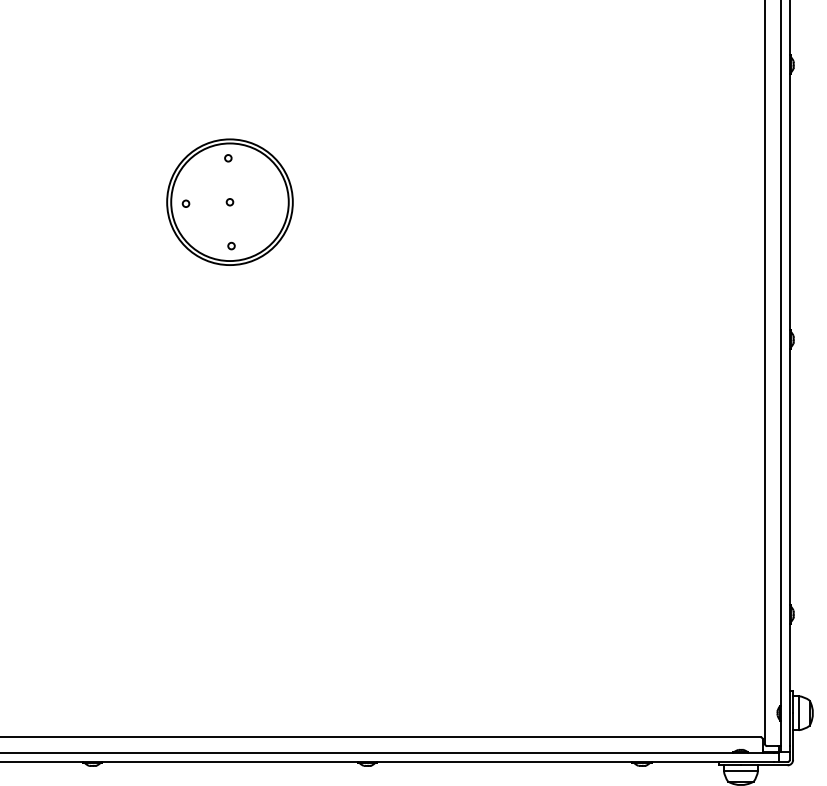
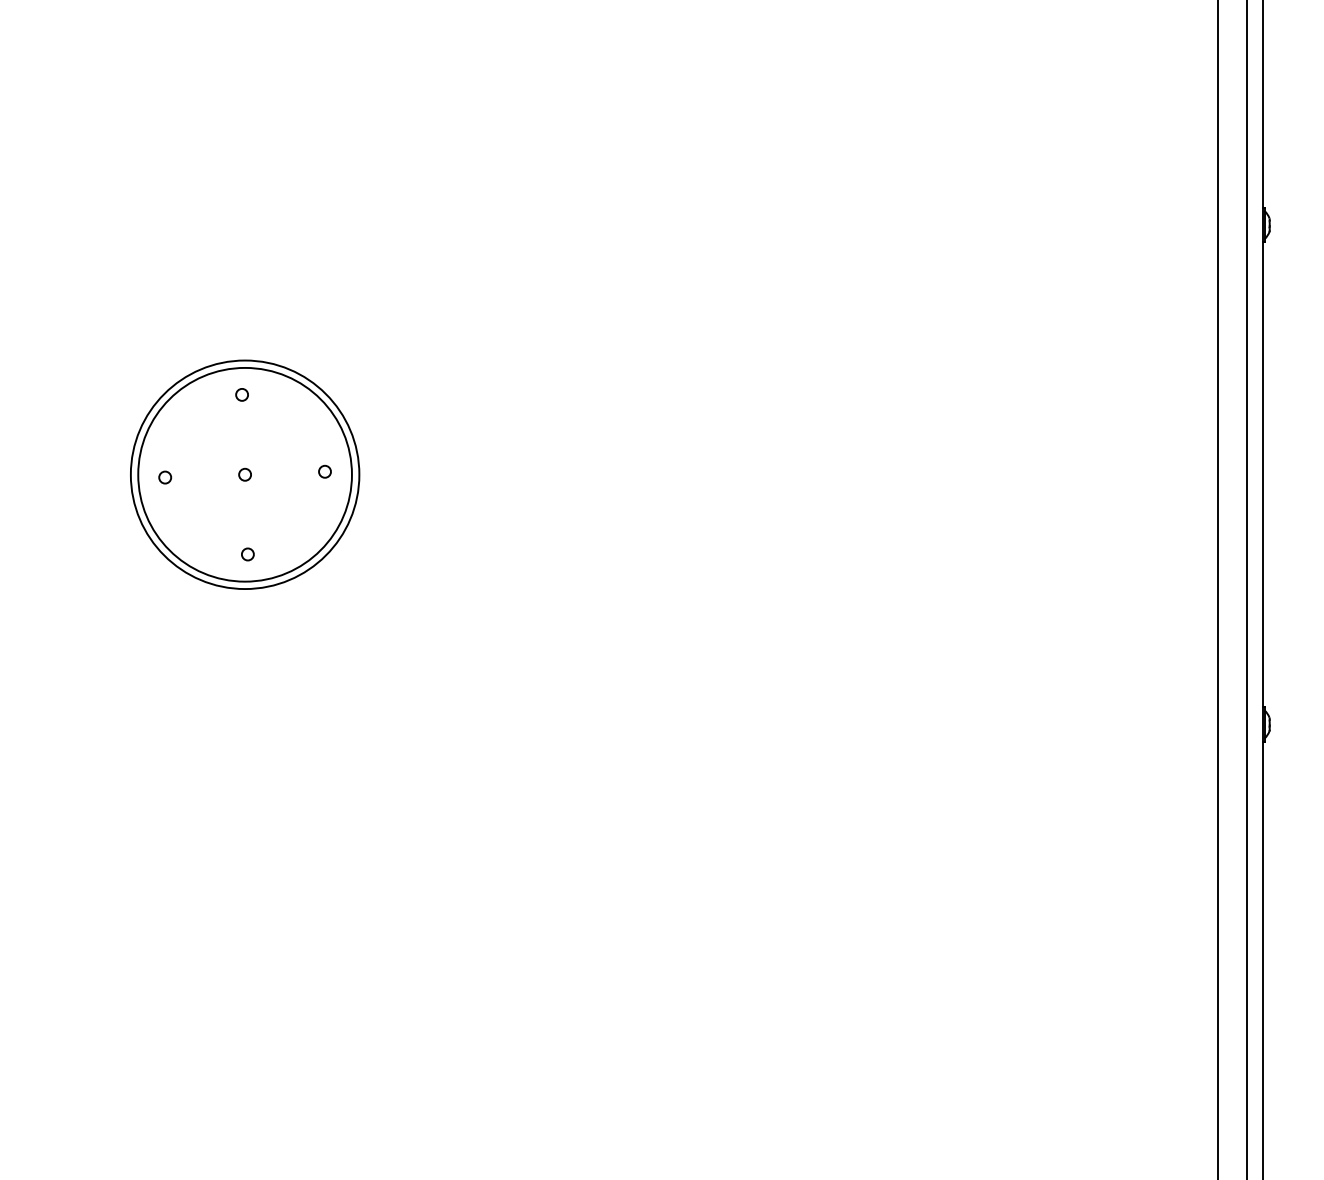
circle: (273, 200) -> (324, 471), added

